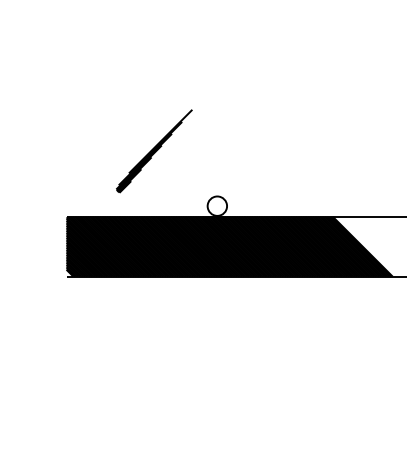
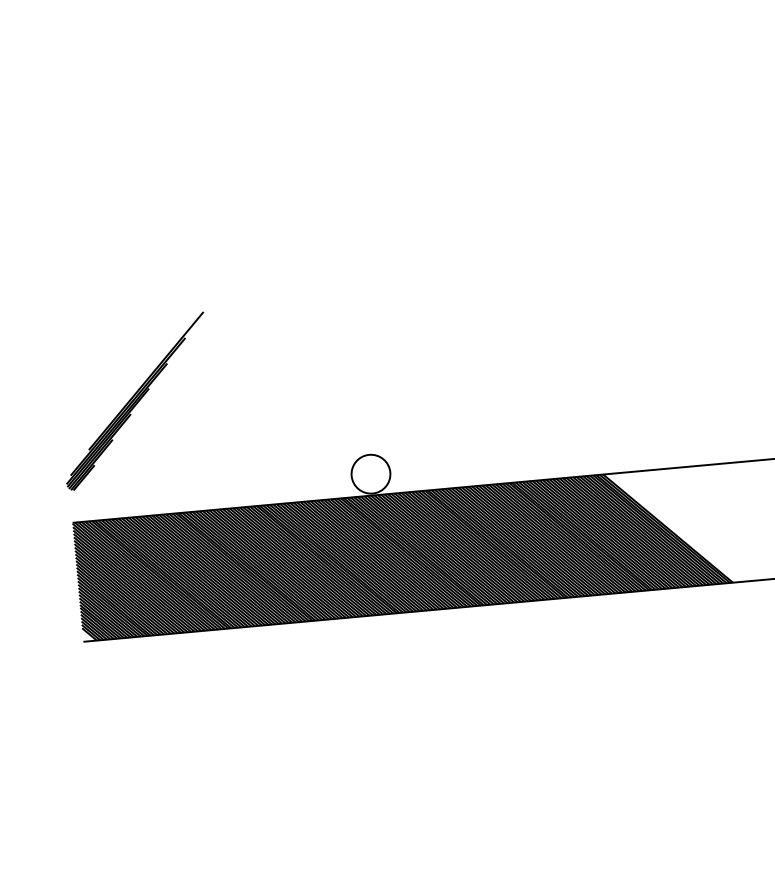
part: (154, 151) -> (135, 401), moved

